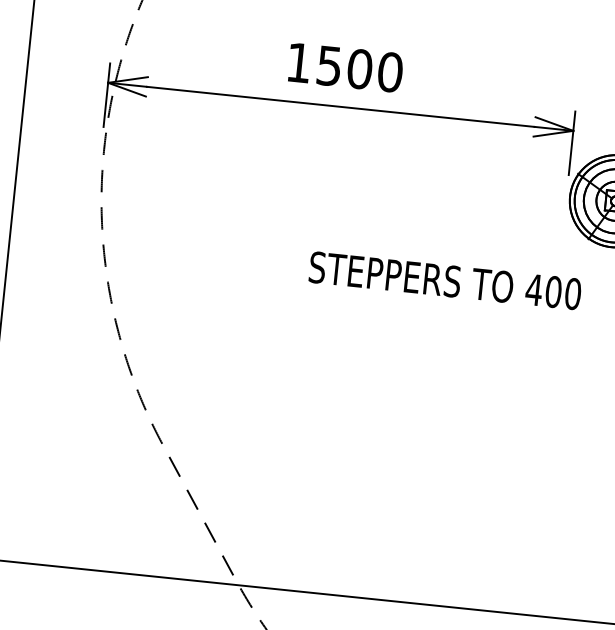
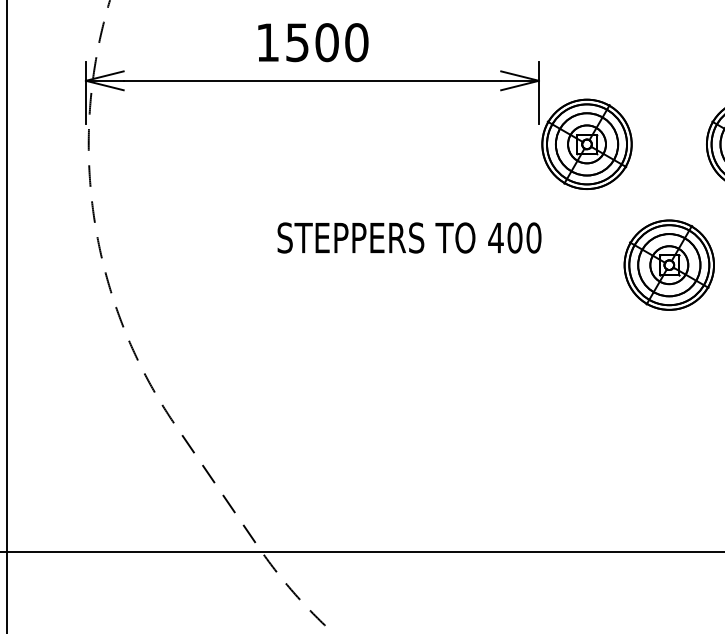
text: (445, 280) -> (409, 237), moved

